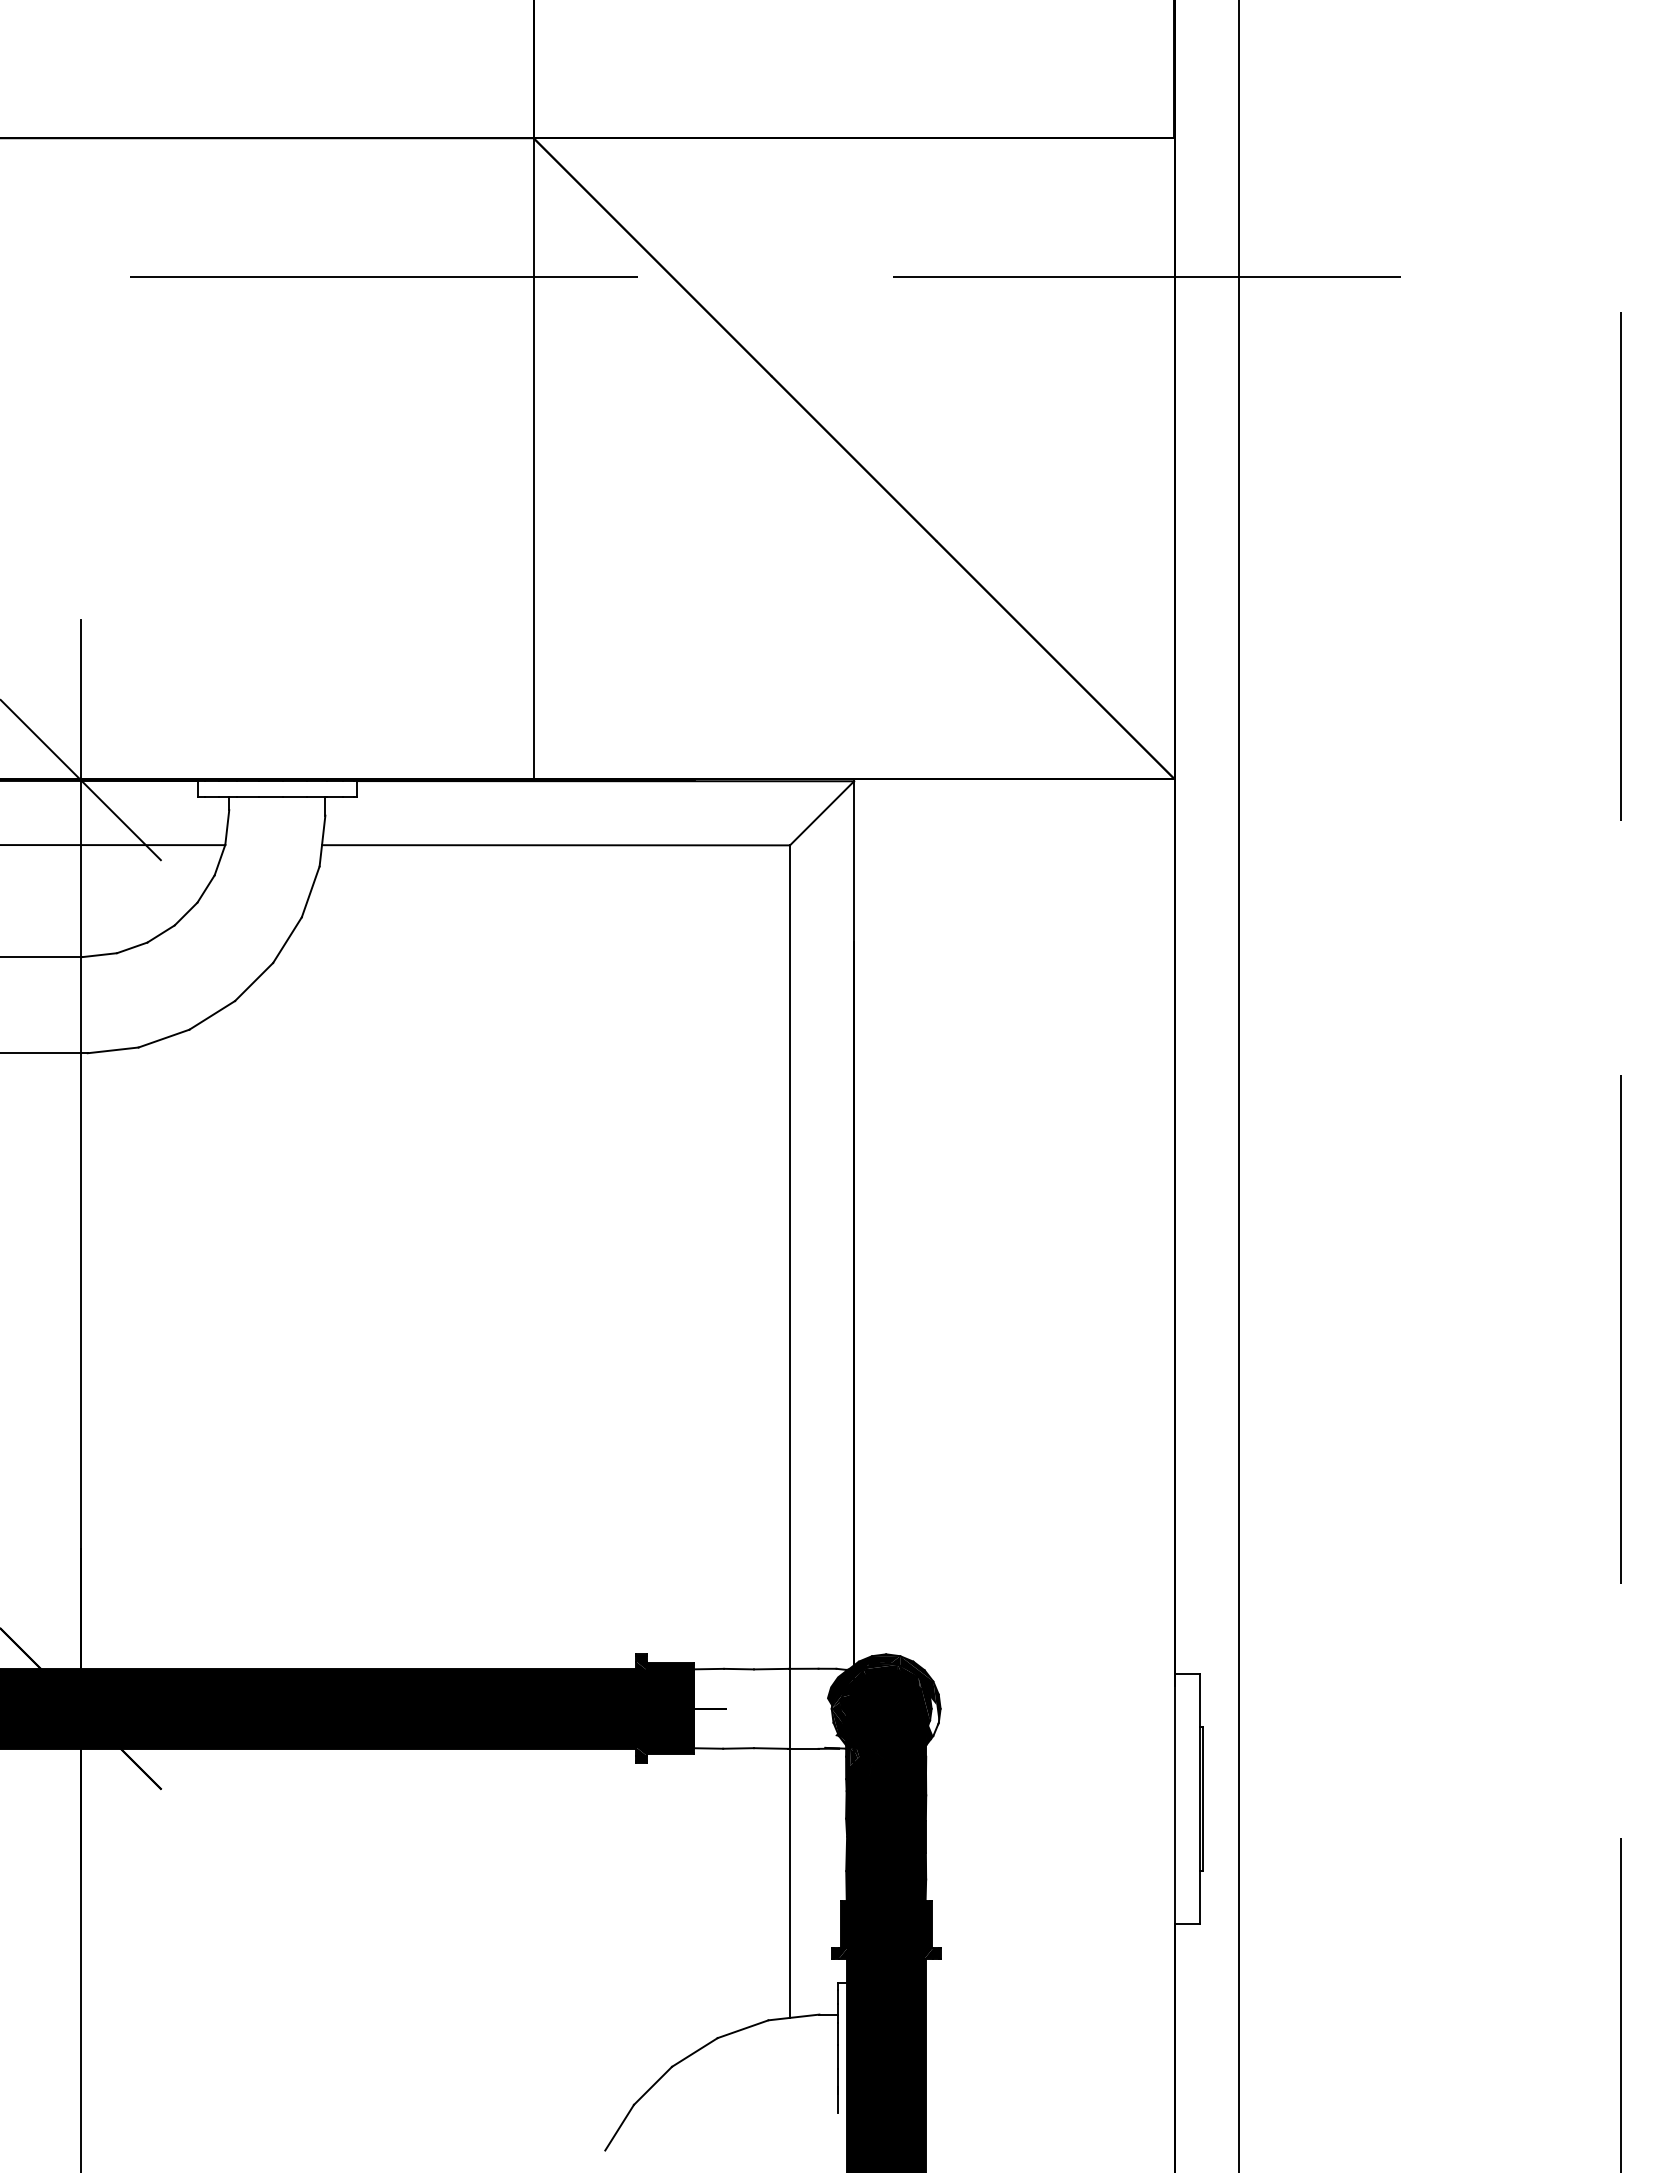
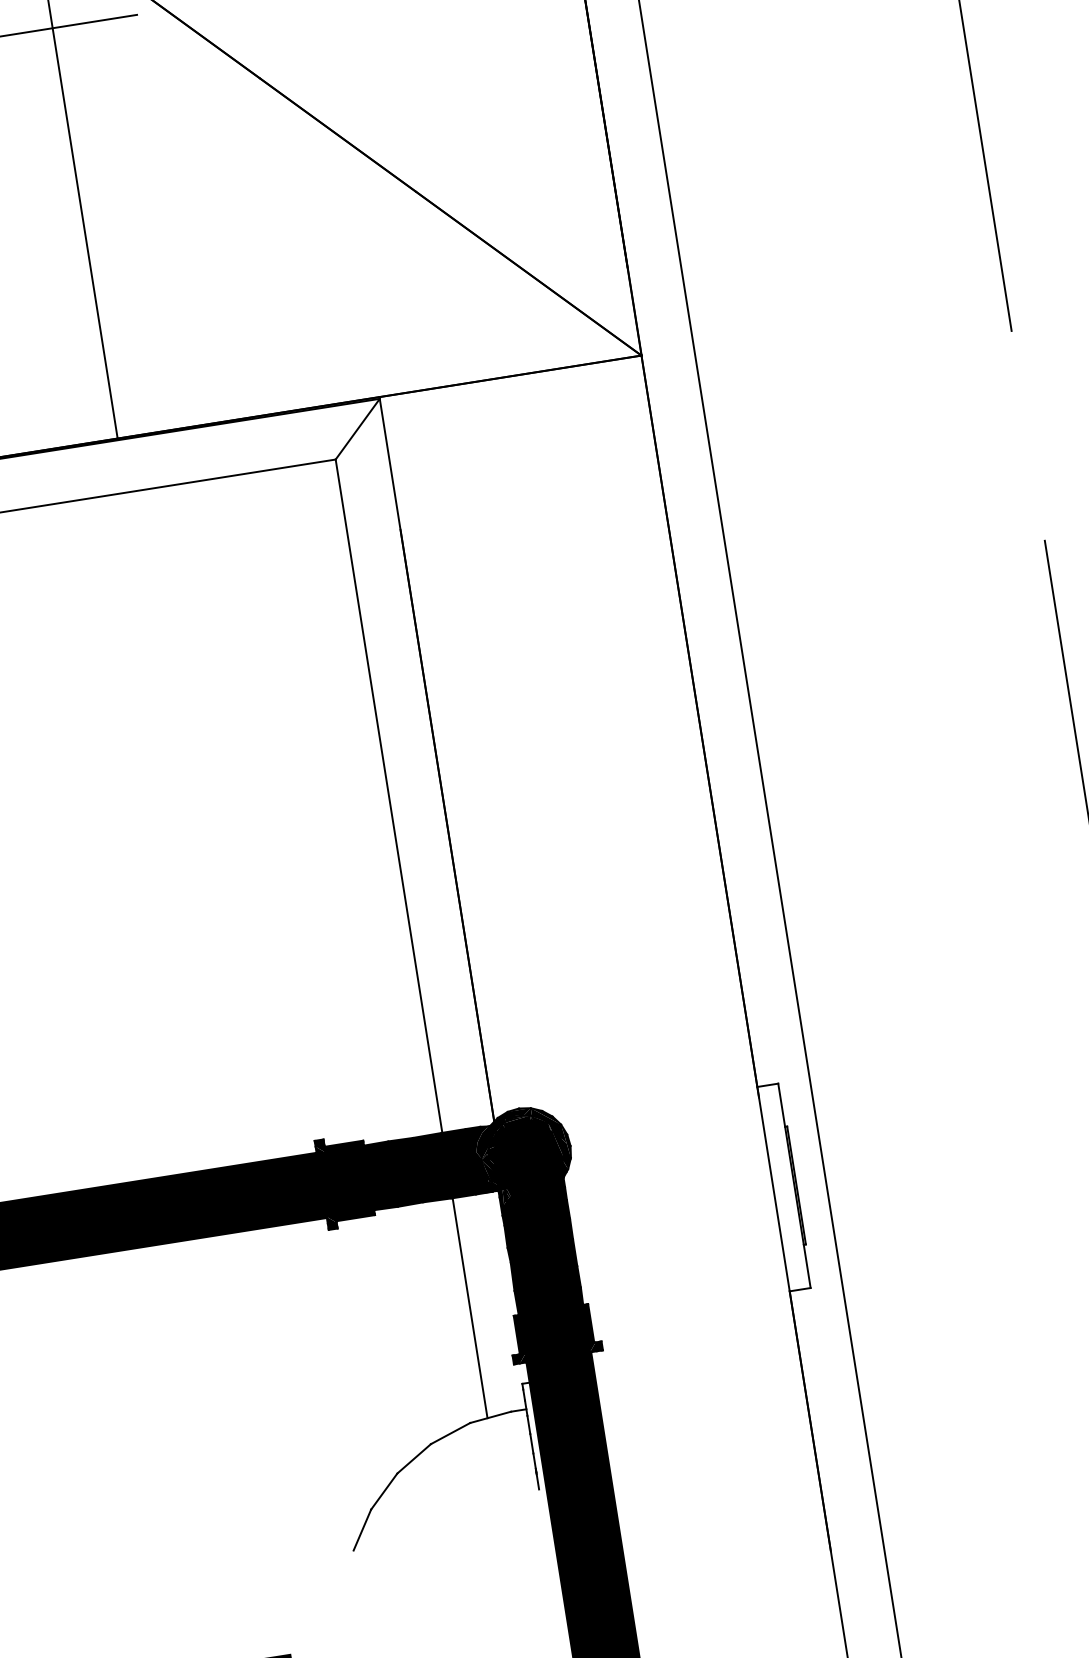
fill: (770, 1708) -> (431, 1167), added
fill: (933, 1716) -> (565, 1153), added

